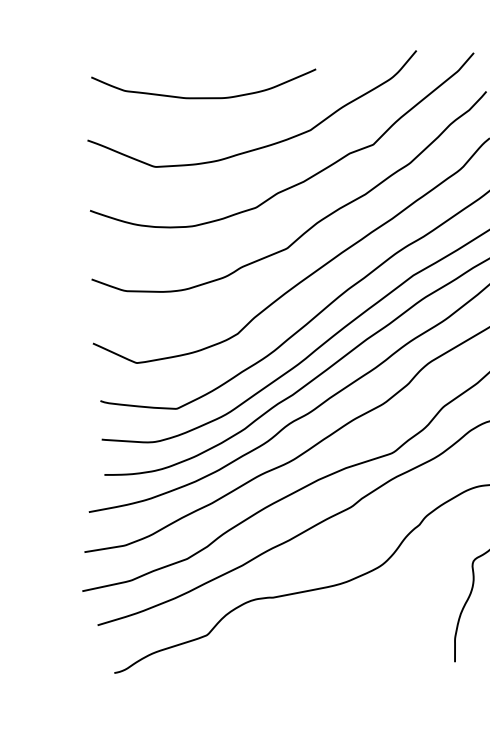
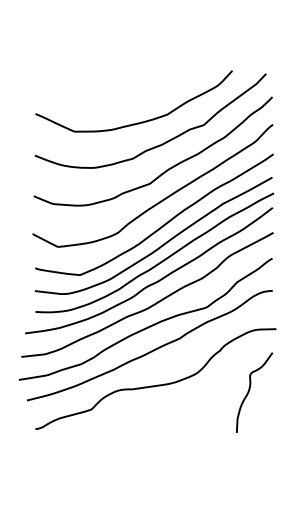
curve: (203, 96) -> (105, 91), removed

